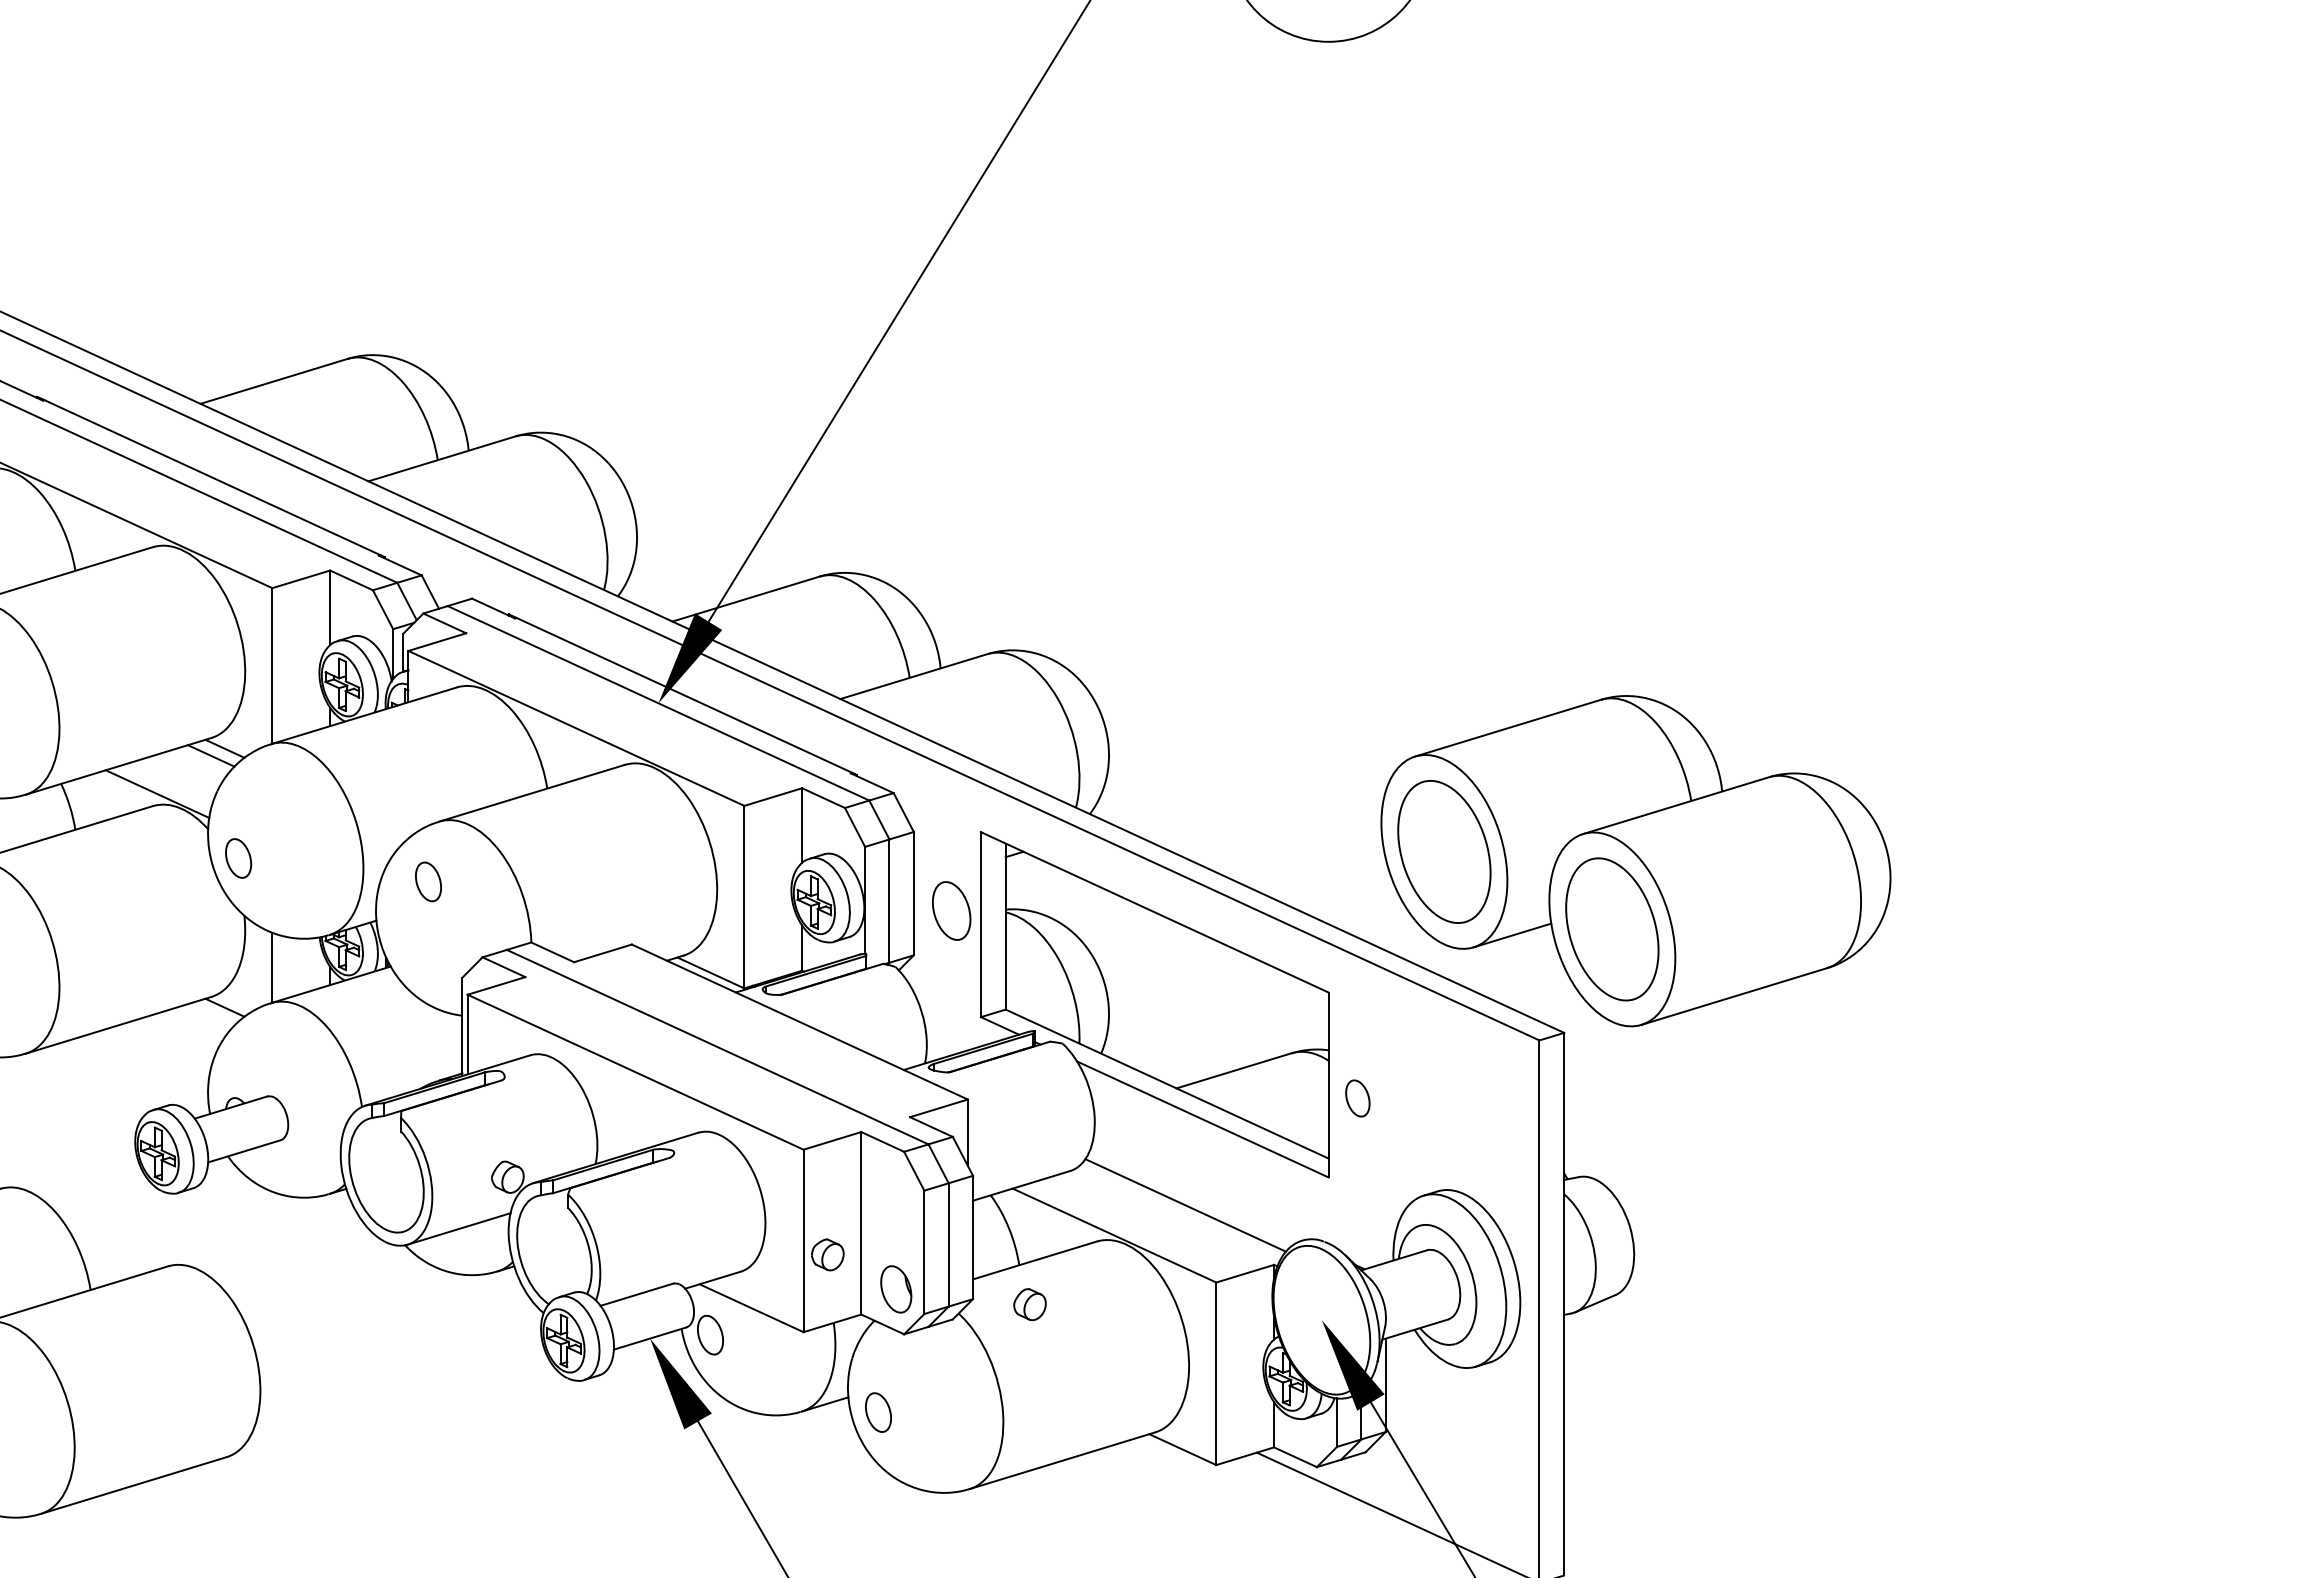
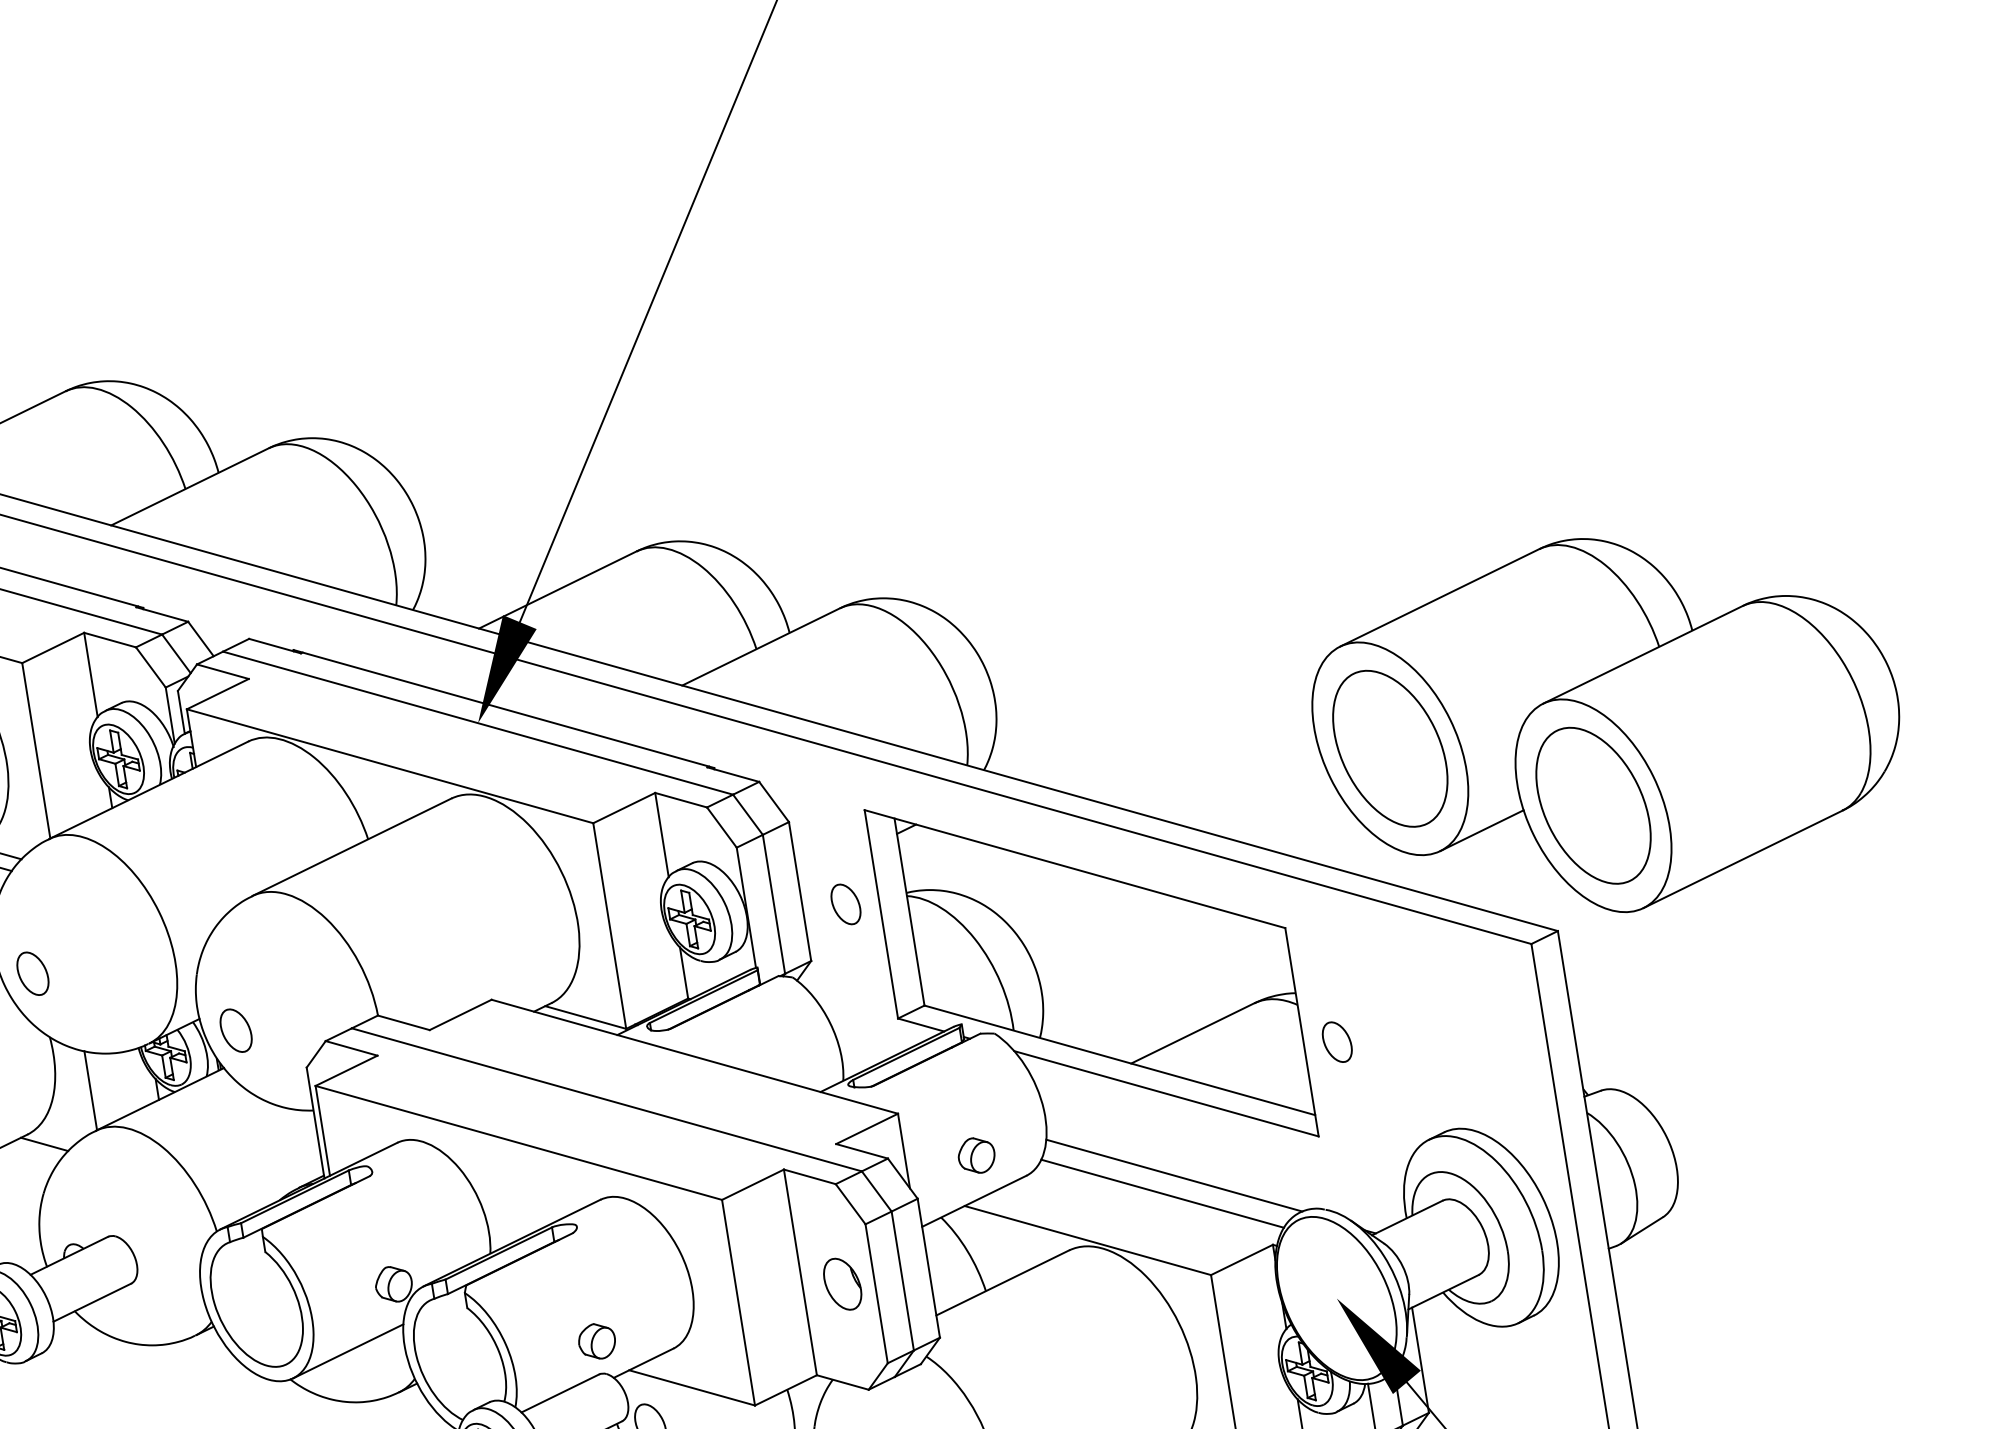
part: (428, 881) -> (236, 1030), moved
part: (951, 911) -> (845, 904), size x0.62
line: (1198, 1191) -> (1174, 1175), added
part: (827, 1254) -> (596, 1341), moved
part: (896, 1289) -> (842, 1284), moved
part: (1029, 1304) -> (976, 1155), moved

